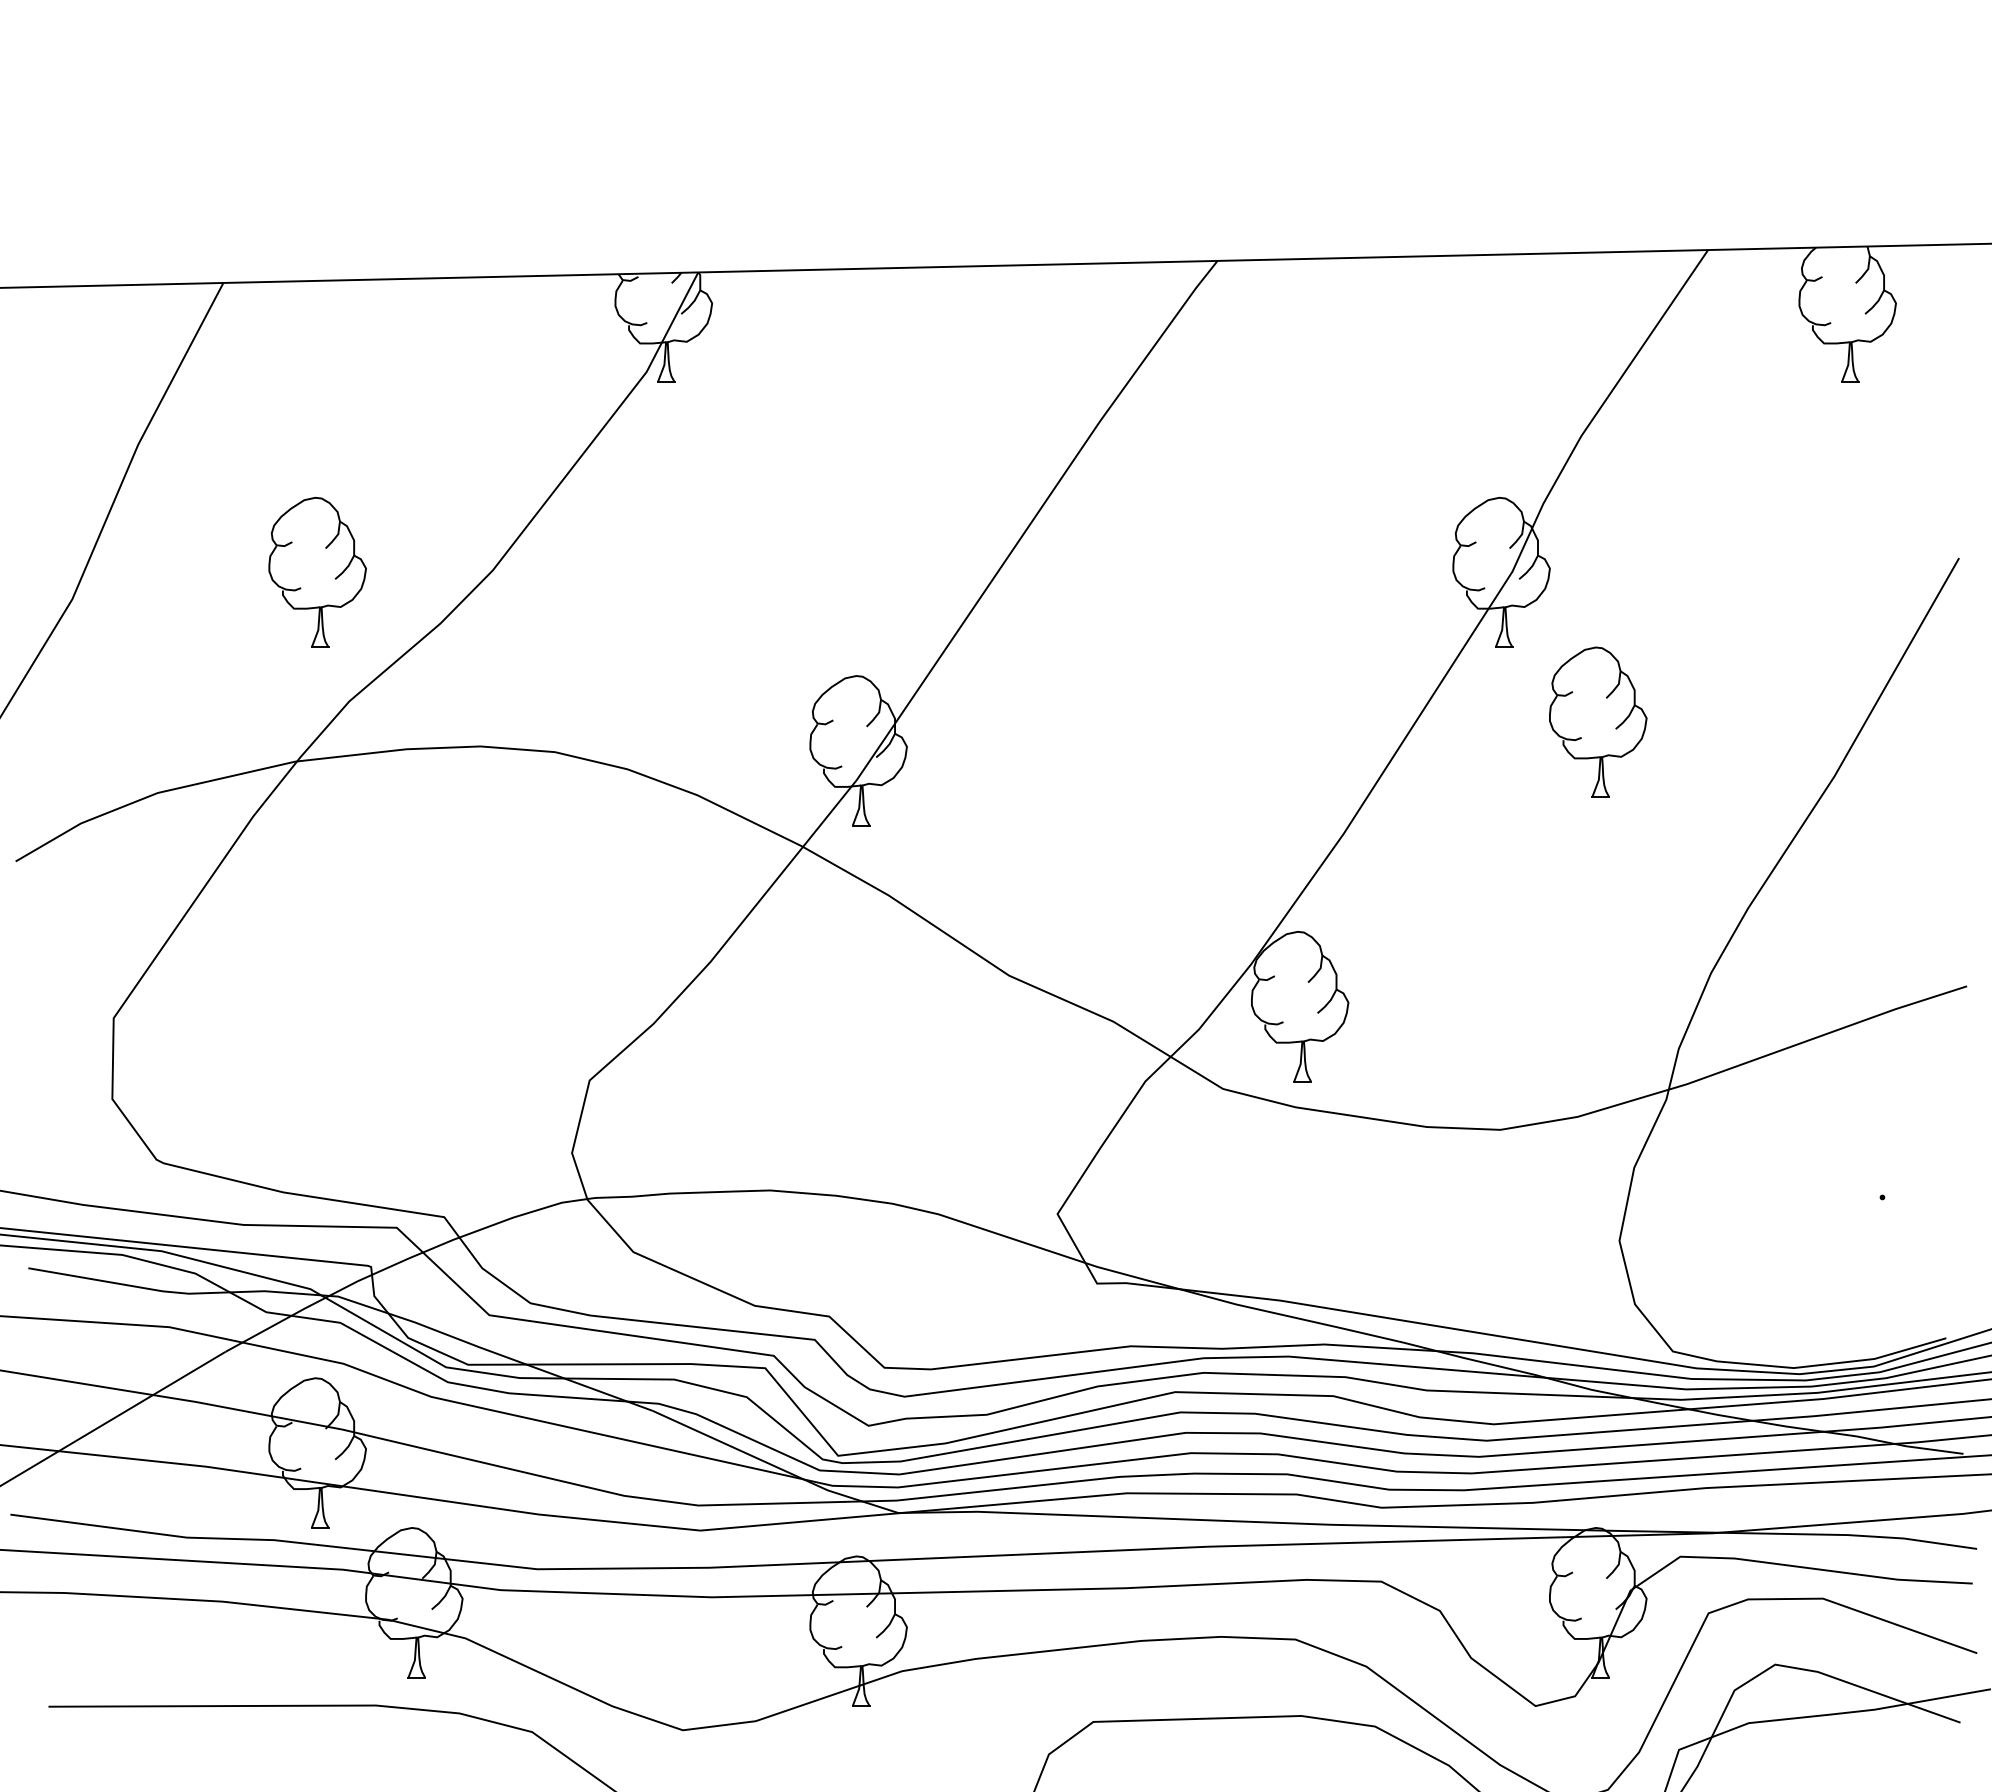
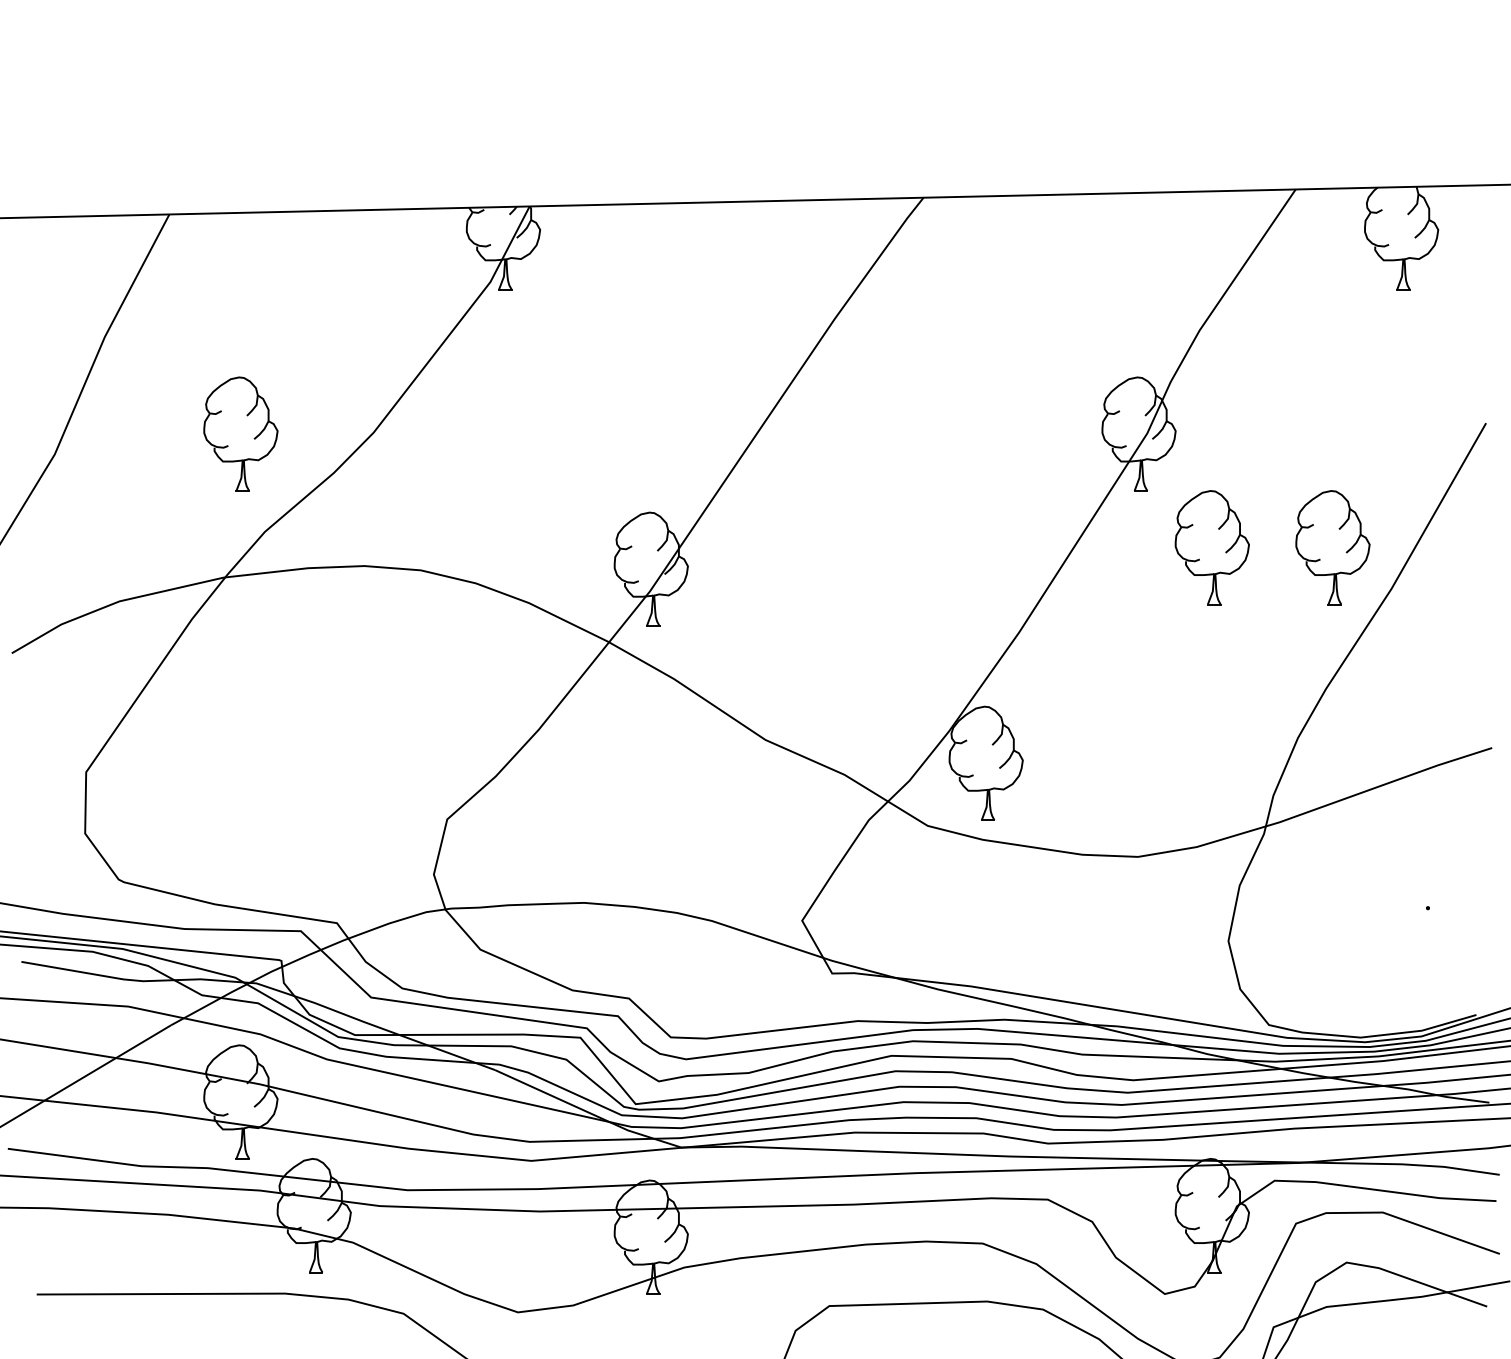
part: (1757, 721) -> (1333, 547), added

